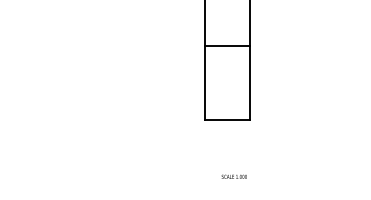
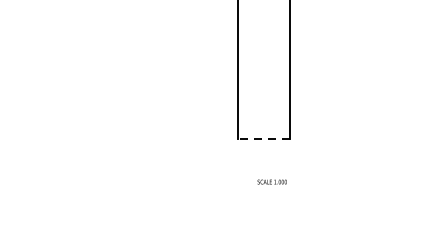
line: (226, 46) -> (263, 53), removed
line: (226, 120) -> (263, 139), solid -> dashed
text: (233, 176) -> (271, 181), moved

